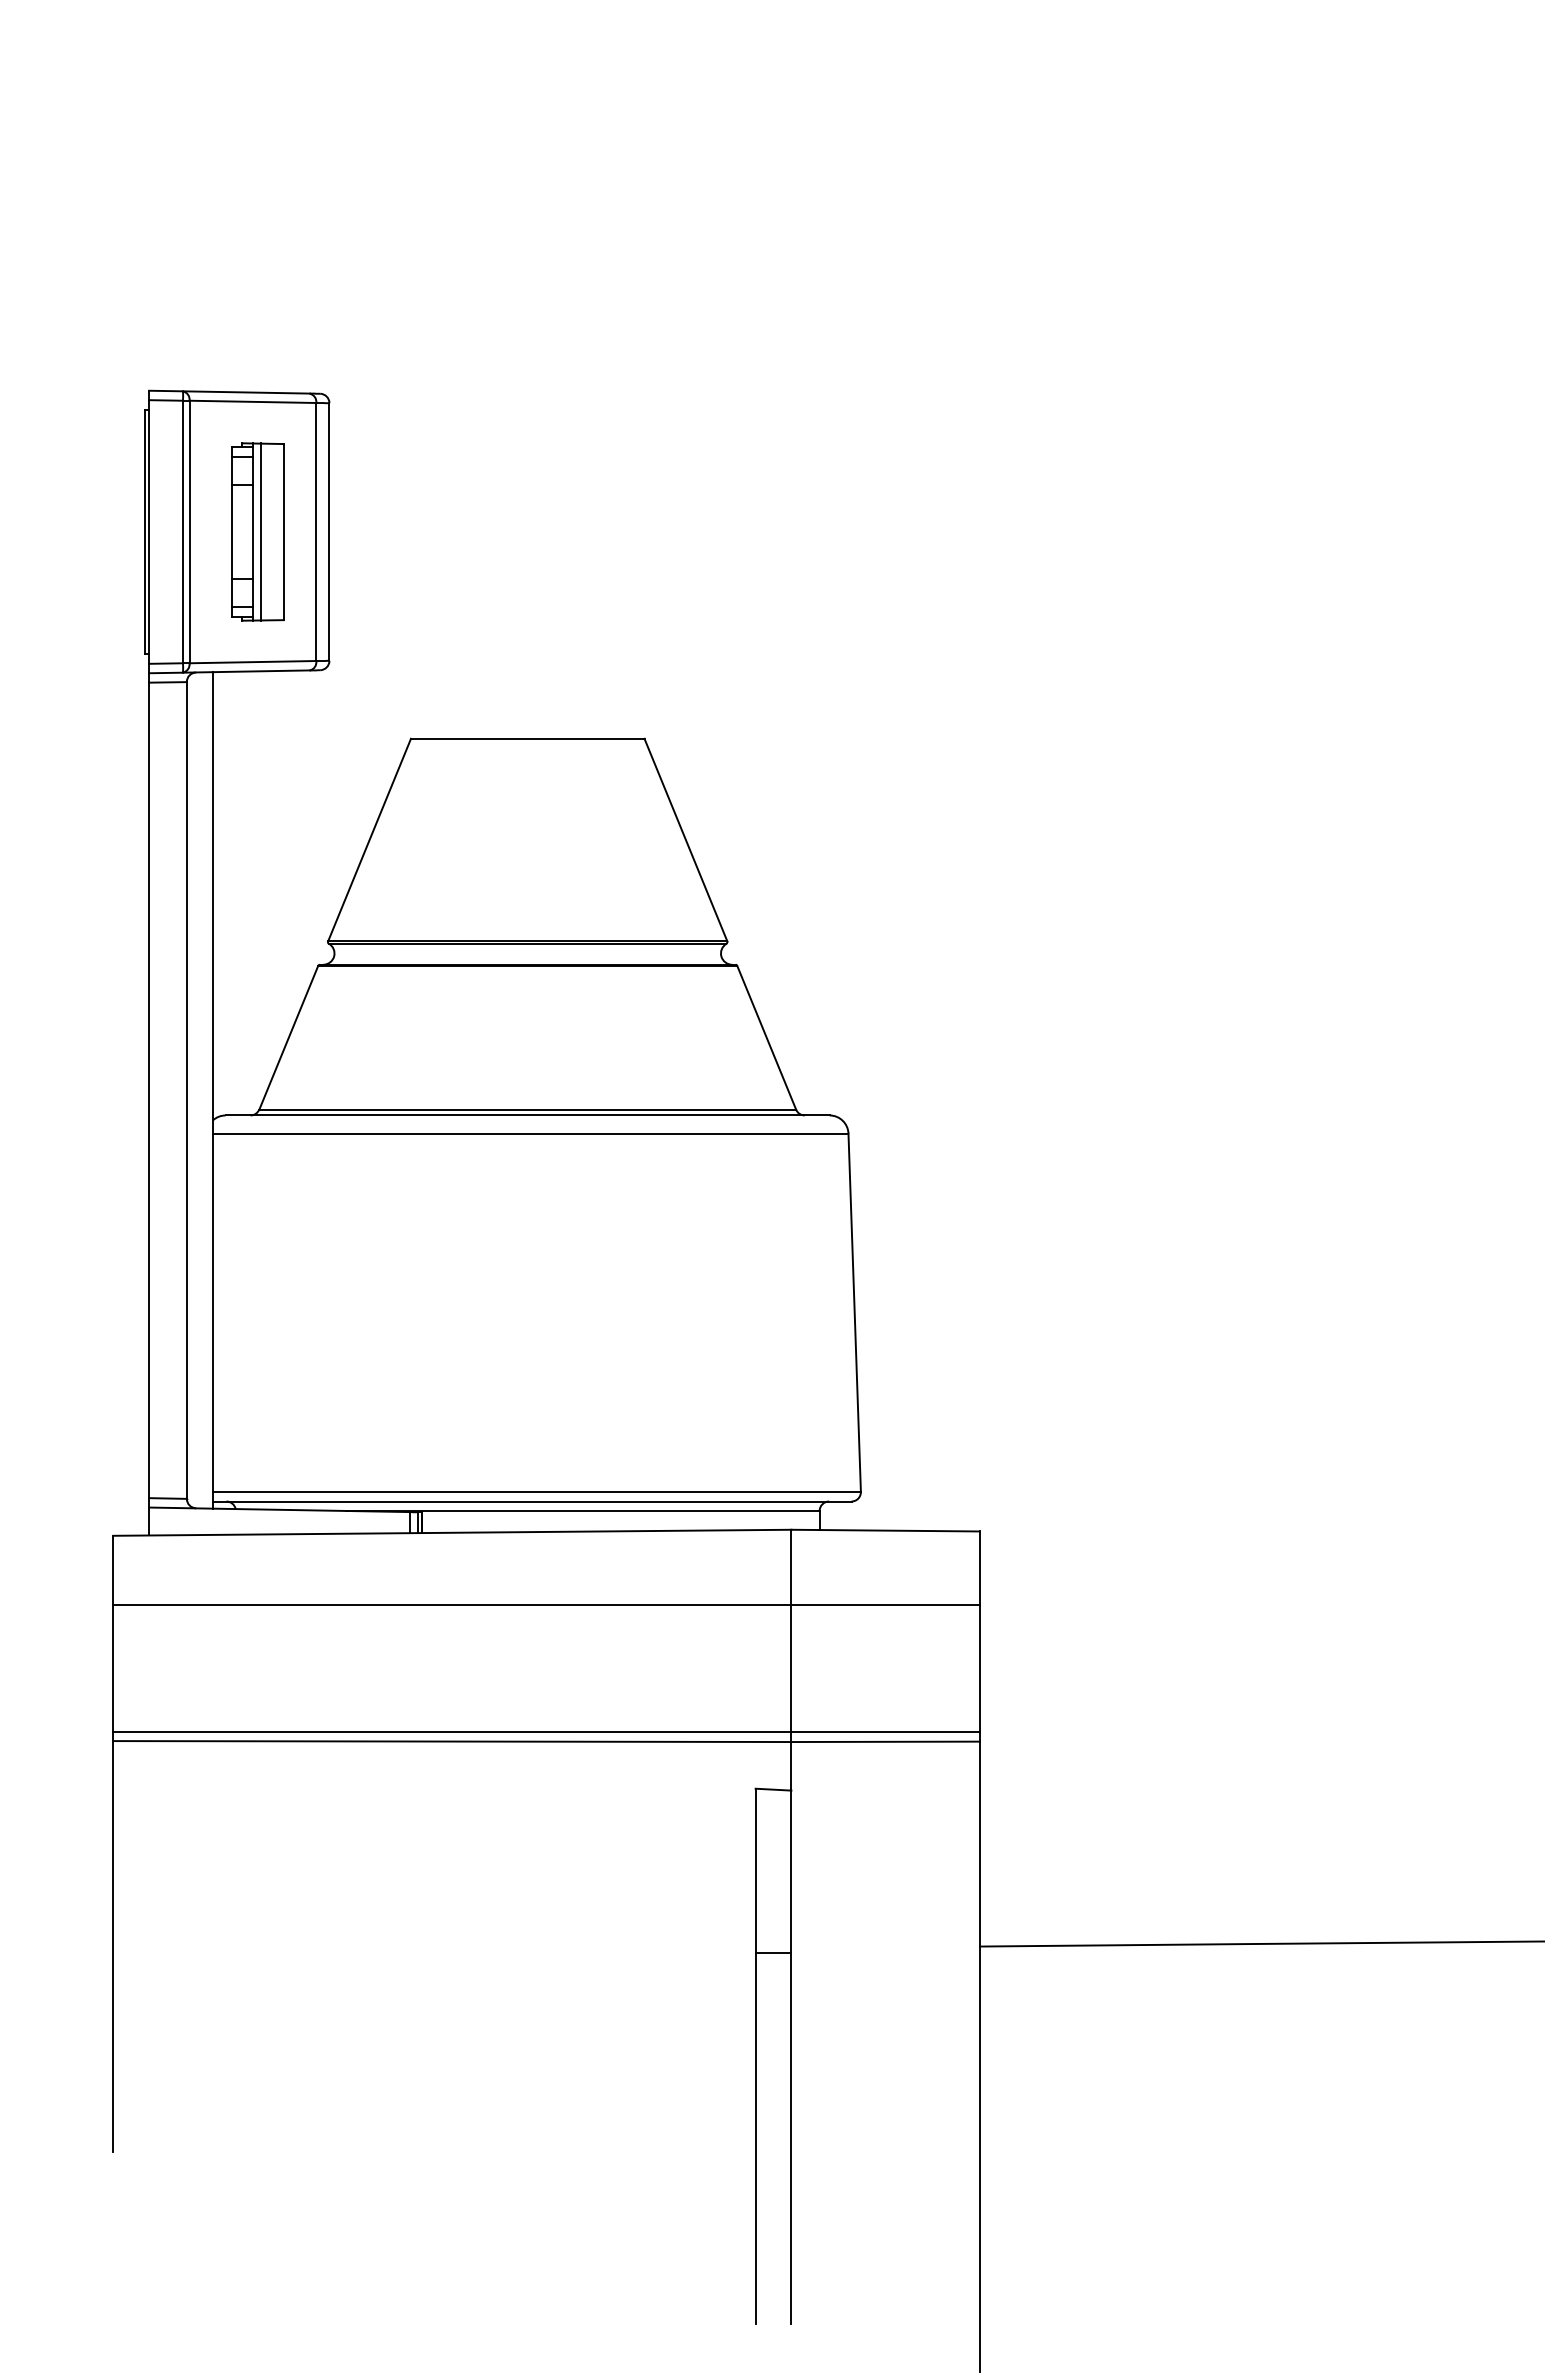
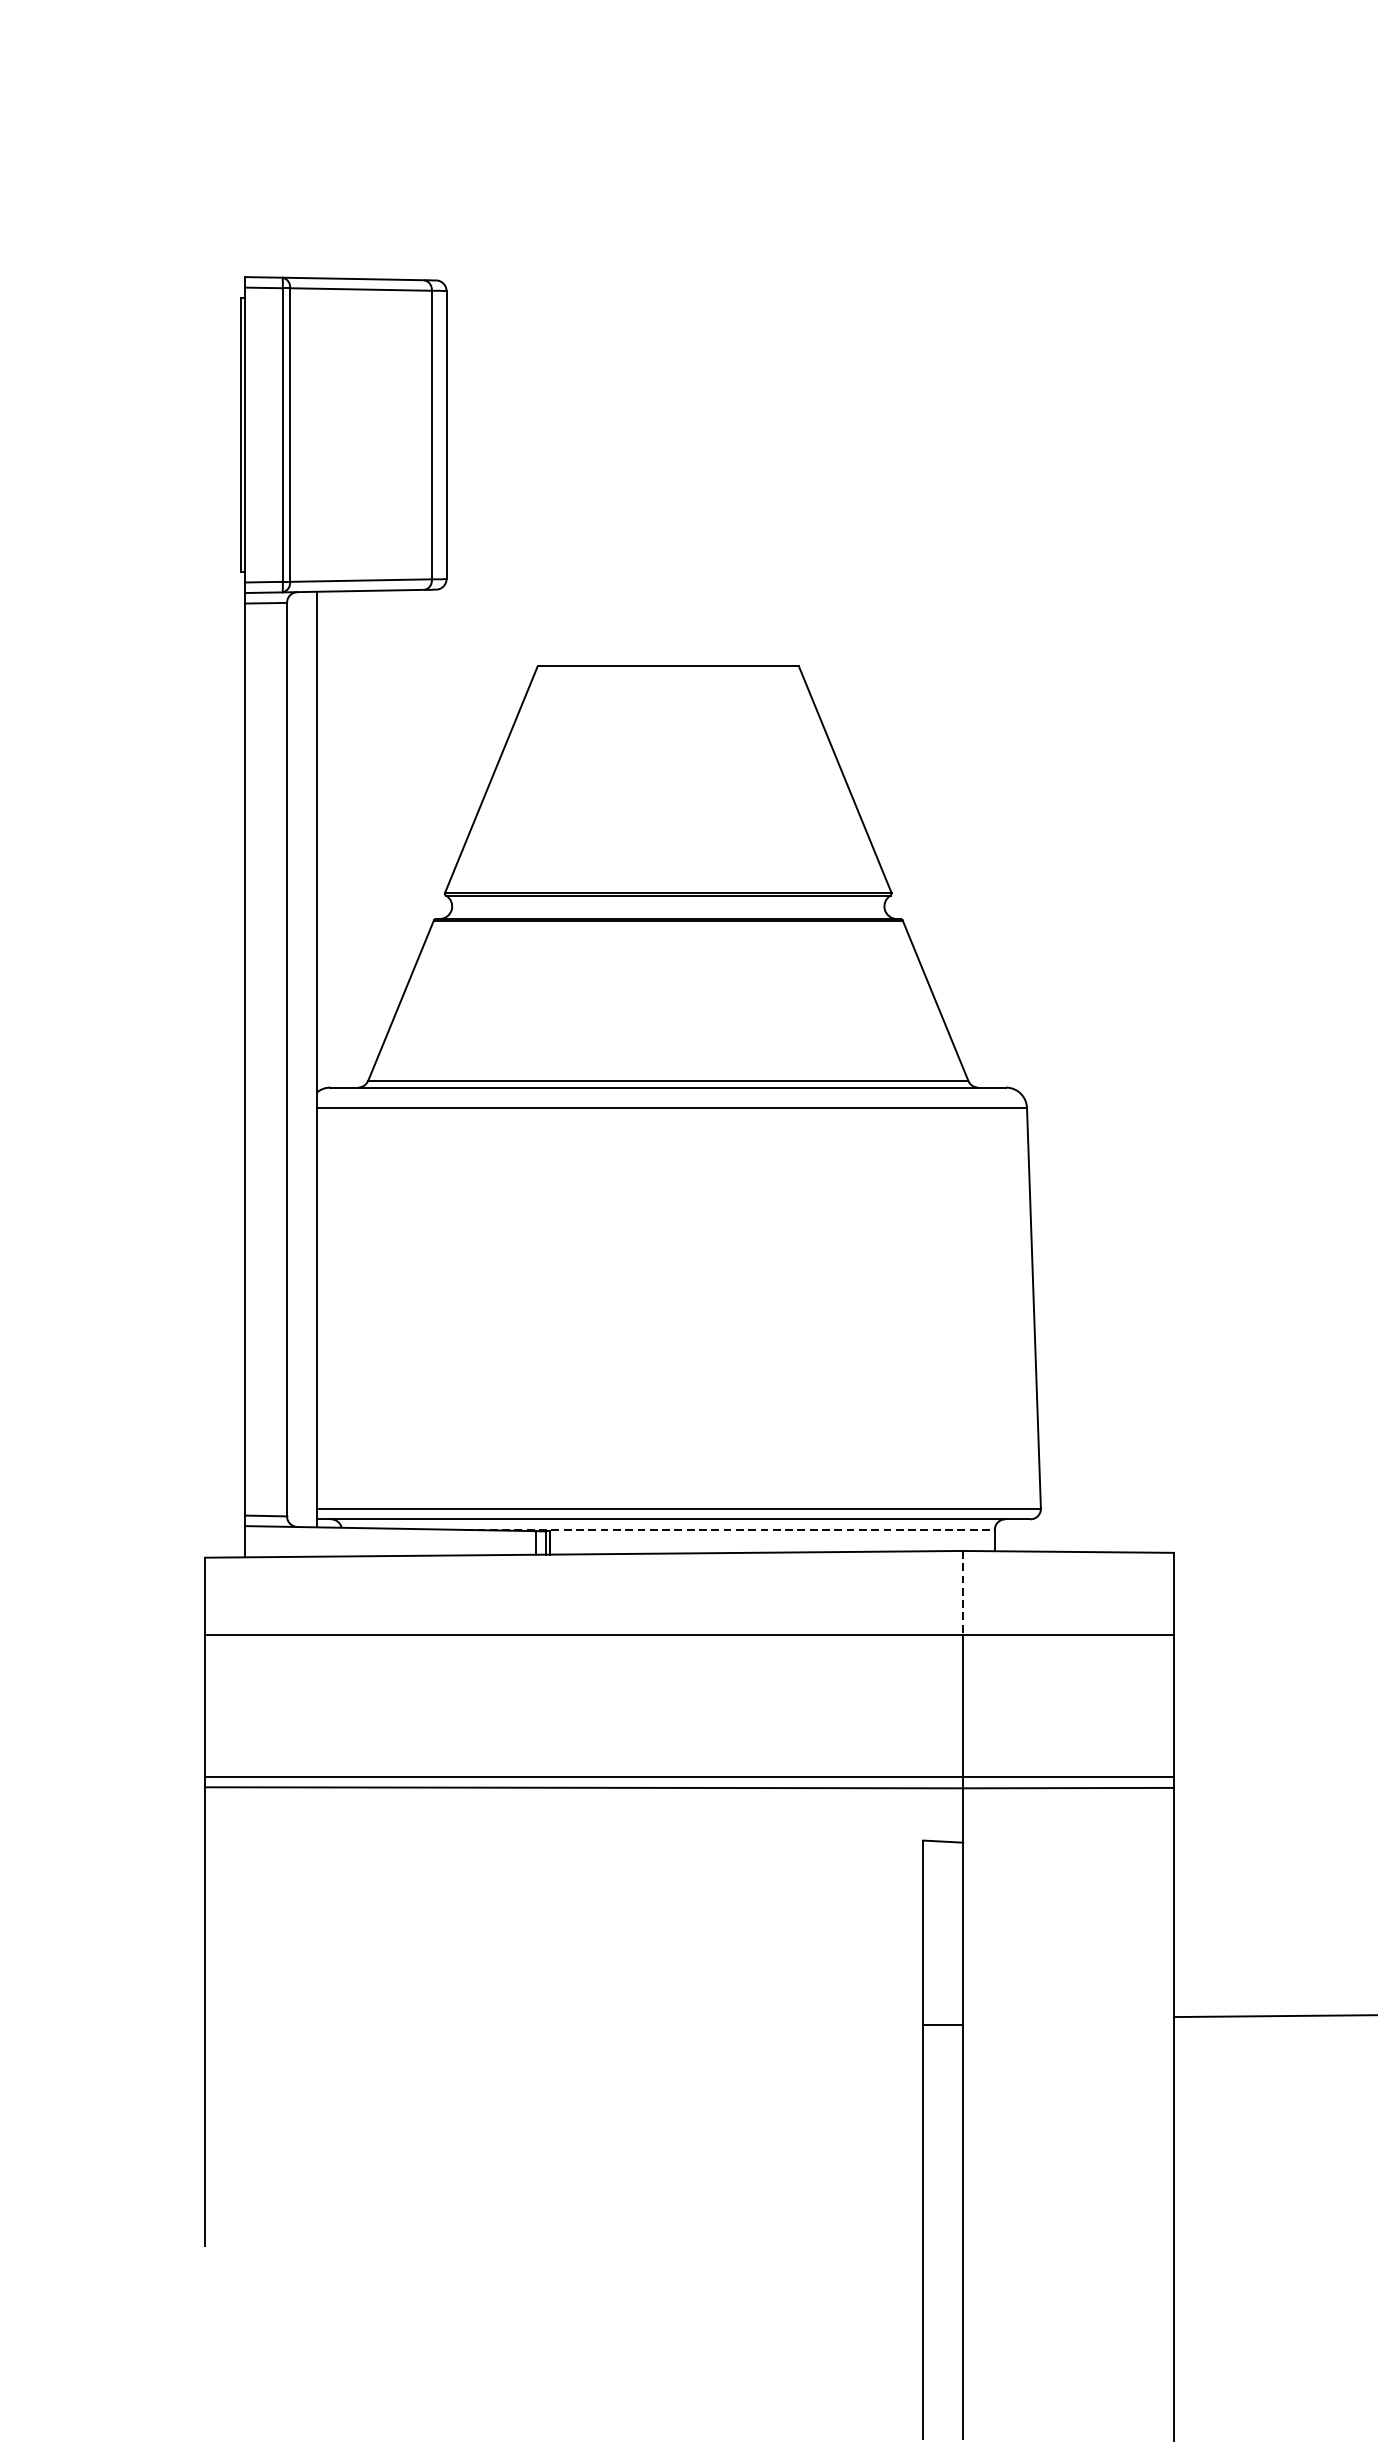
part: (257, 531) -> (366, 434), removed
line: (582, 1510) -> (729, 1529), solid -> dashed
line: (791, 1567) -> (963, 1593), solid -> dashed

